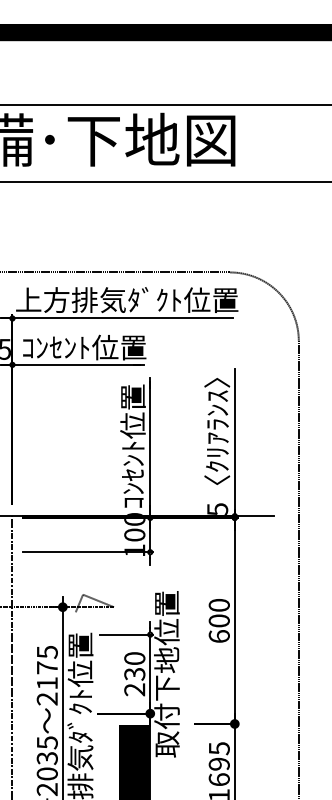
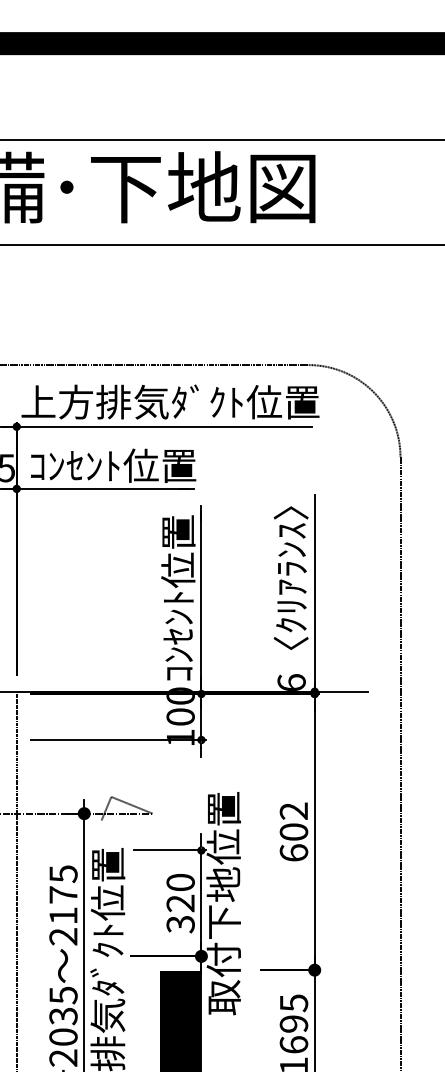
text: (217, 508) -> (291, 681), 5 -> 6
text: (218, 605) -> (292, 811), 600 -> 602
text: (134, 681) -> (180, 913), 230 -> 320

